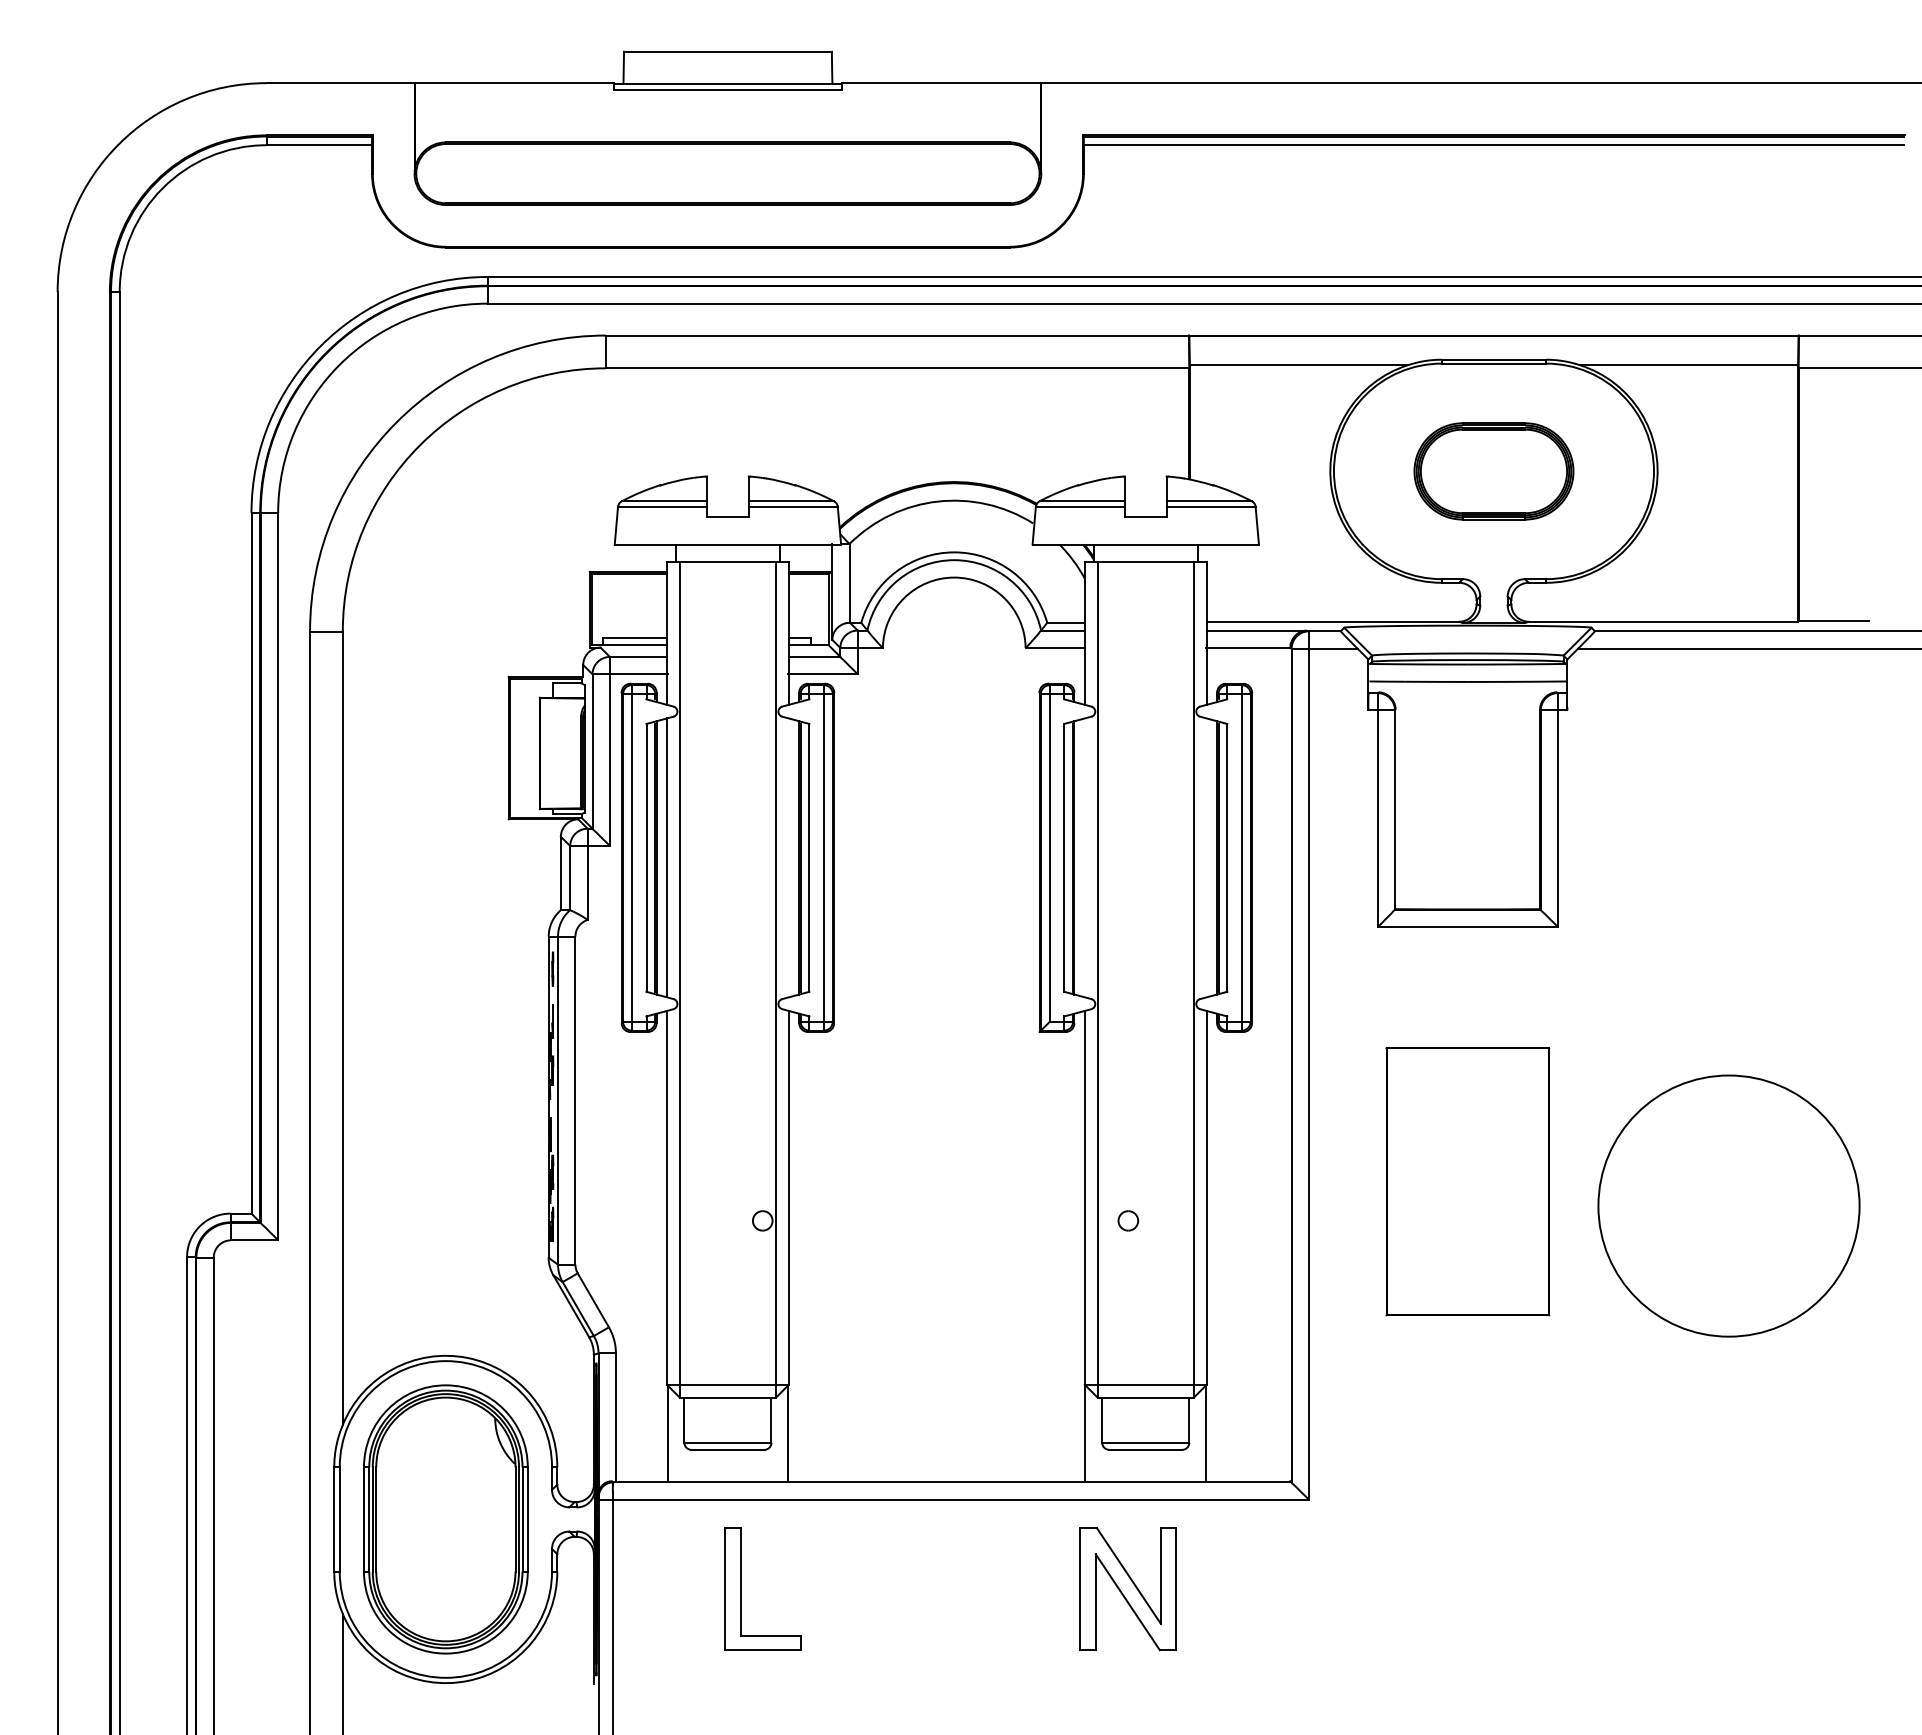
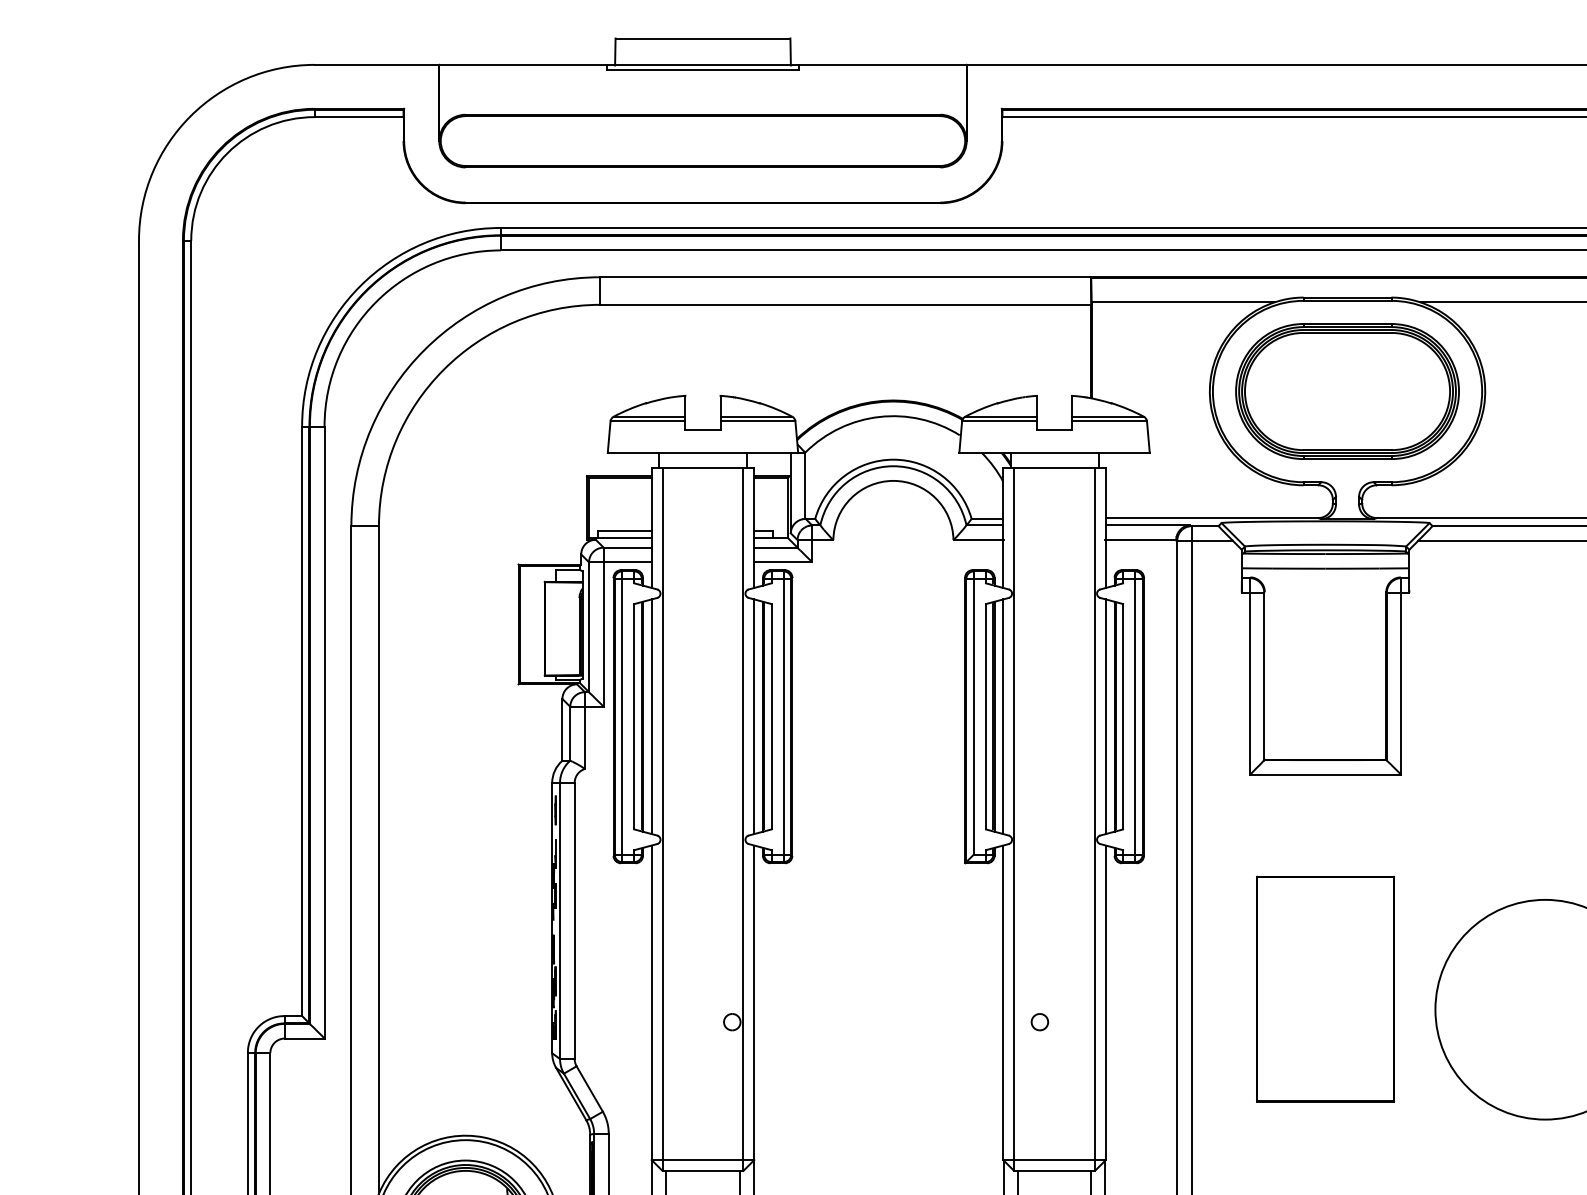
part: (1493, 471) -> (1347, 391), size x1.67
line: (788, 857) -> (753, 716), added
line: (1084, 857) -> (1003, 716), added
line: (1206, 857) -> (1105, 716), added

